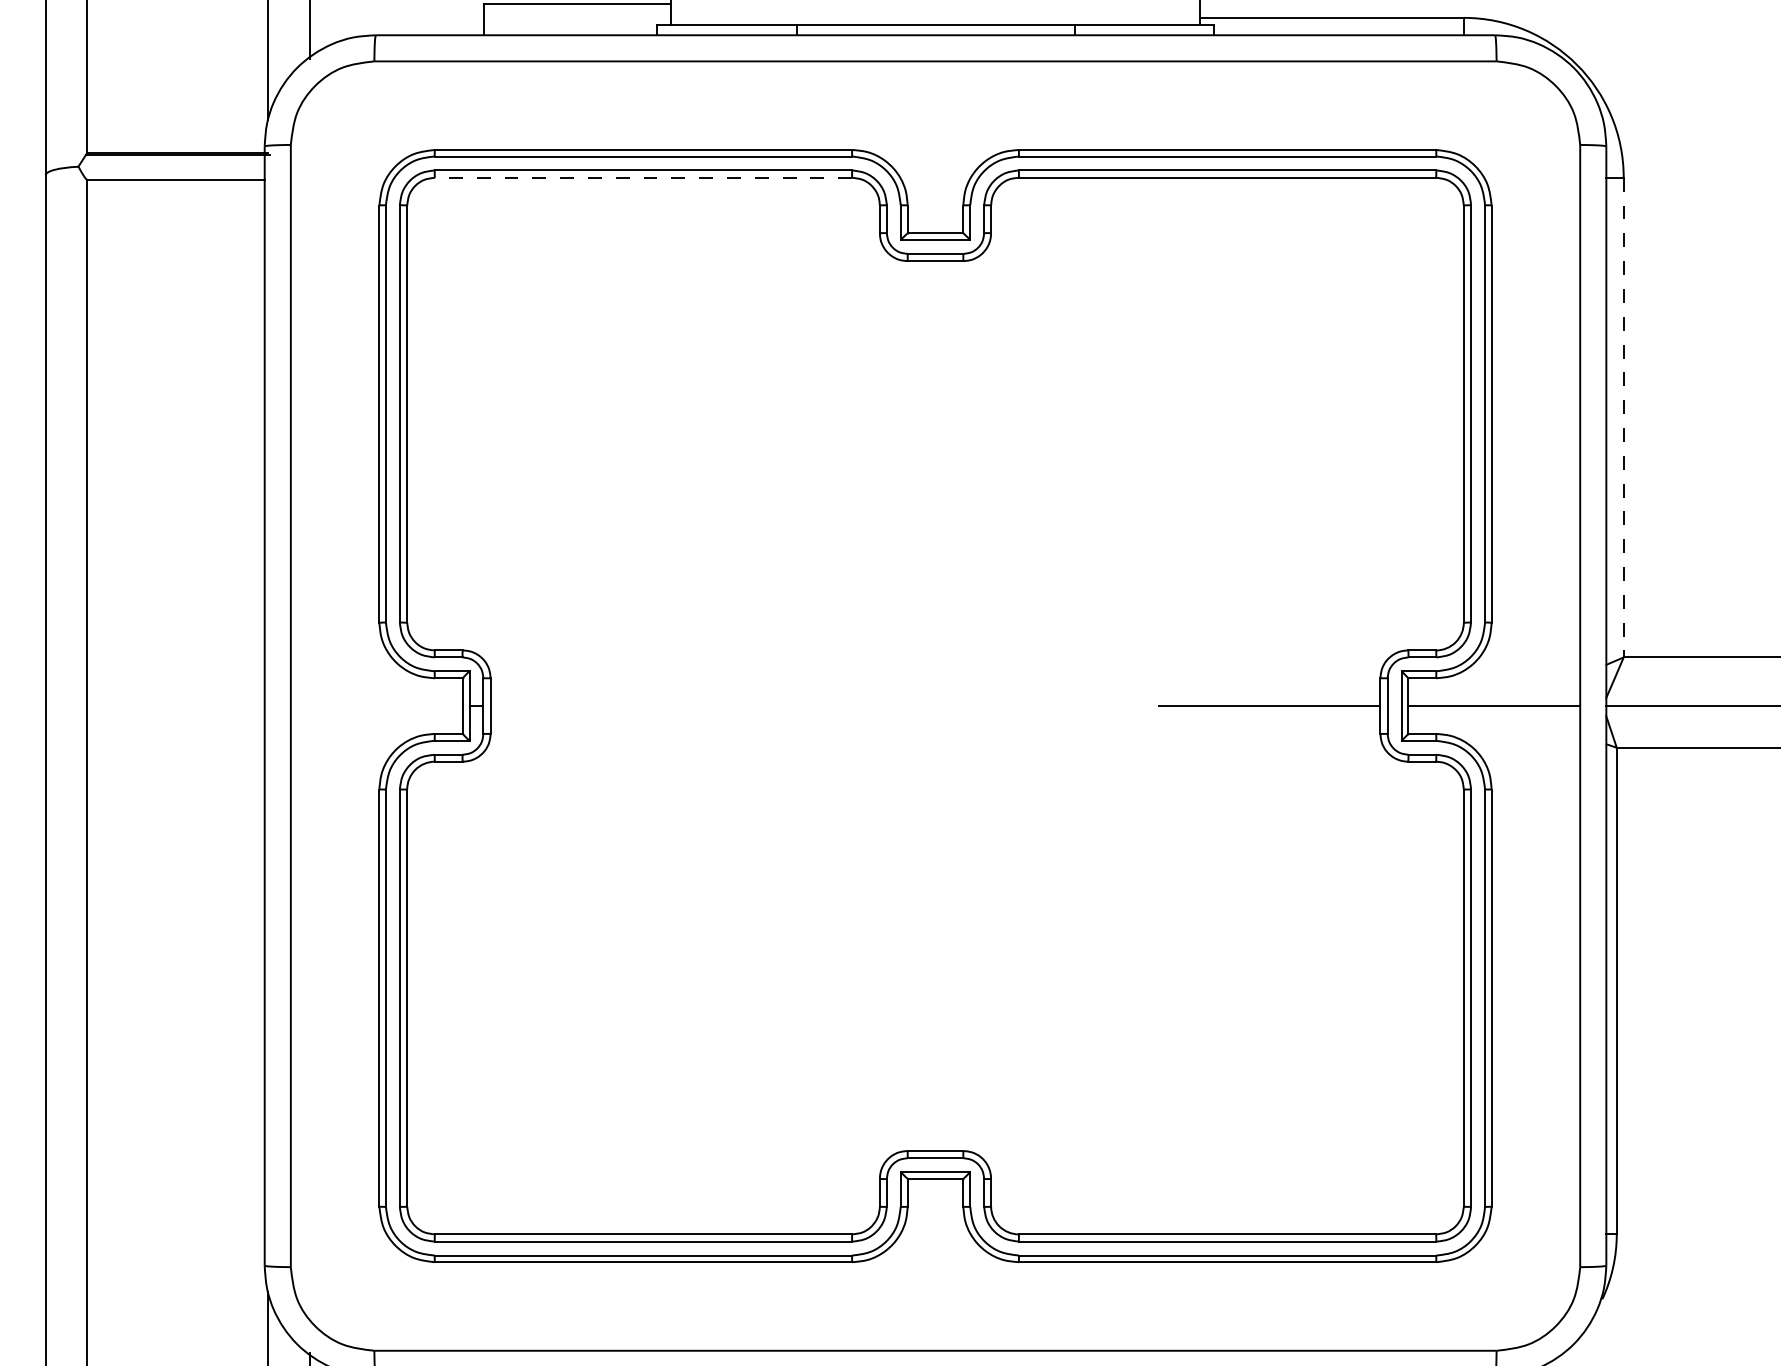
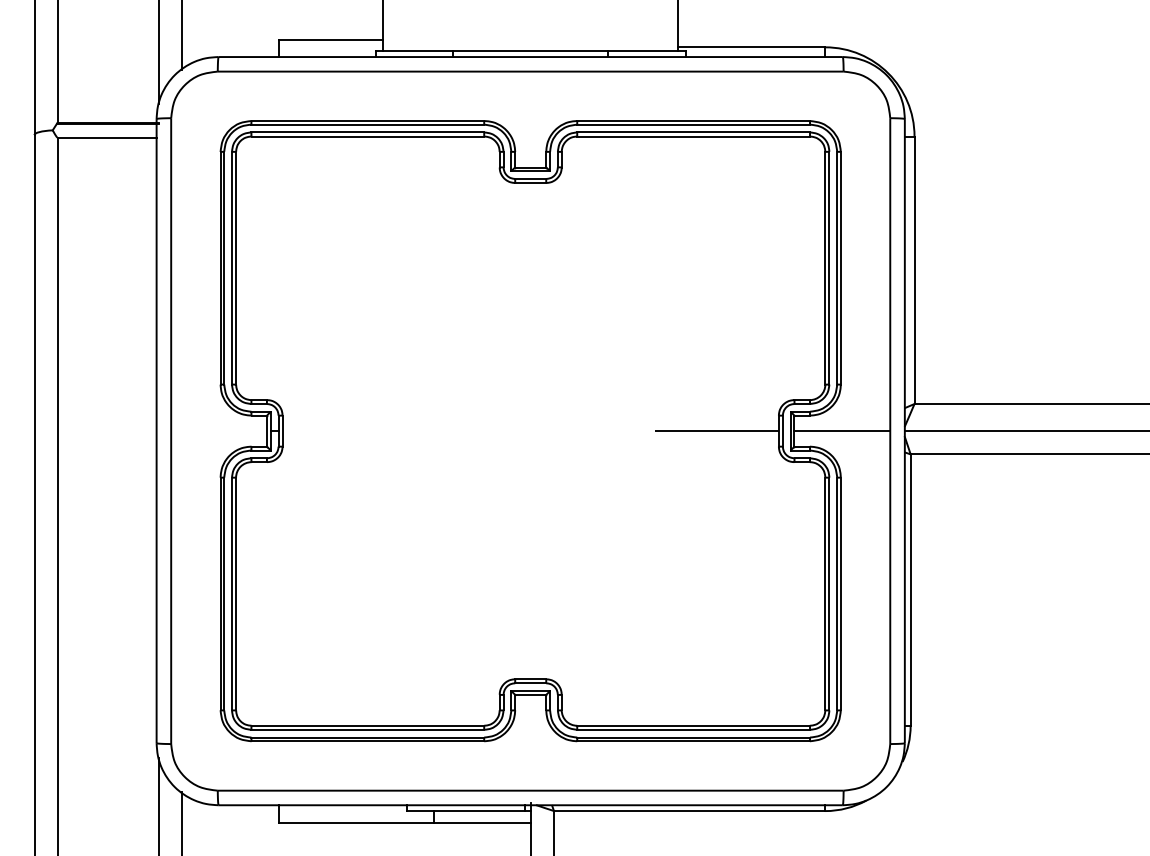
line: (642, 177) -> (367, 136), dashed -> solid
line: (1623, 418) -> (914, 270), dashed -> solid

